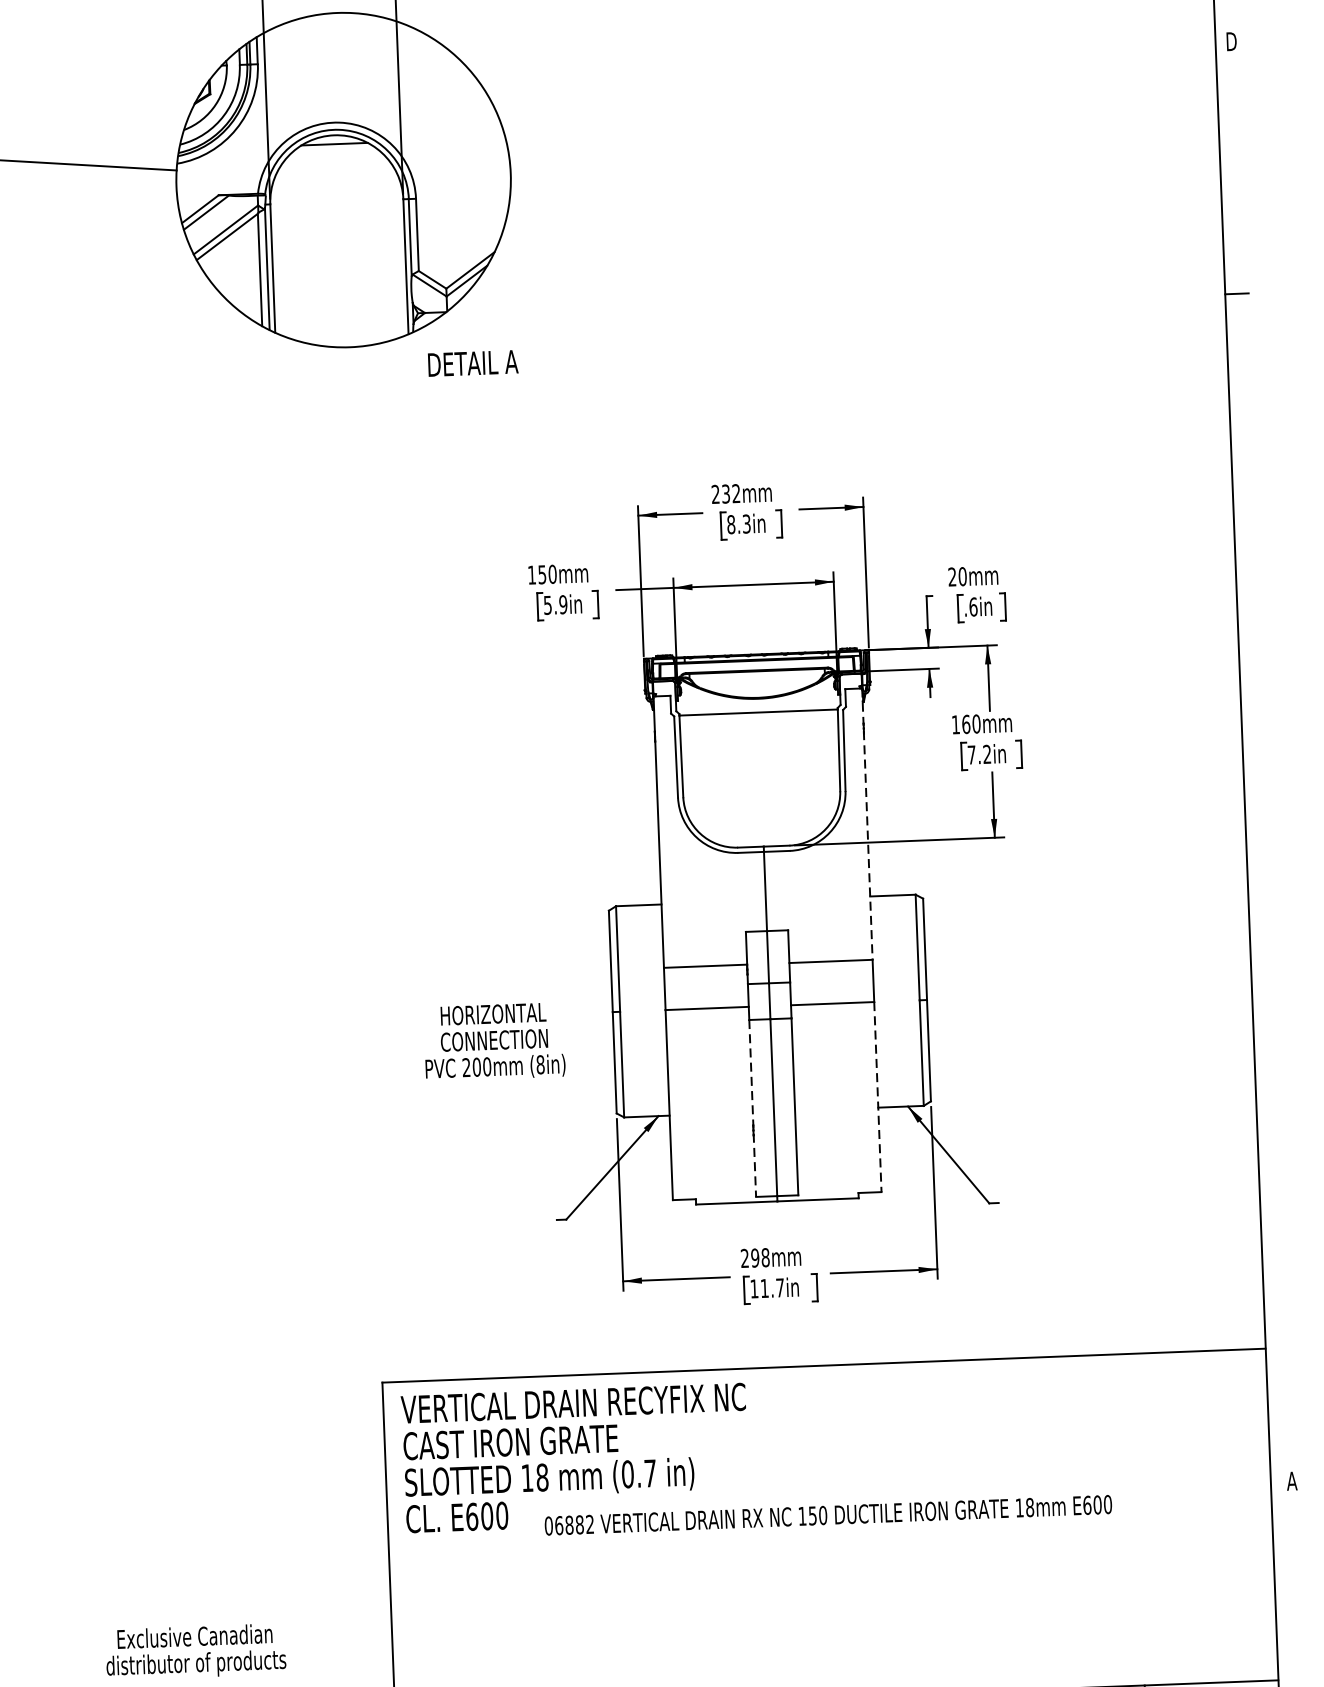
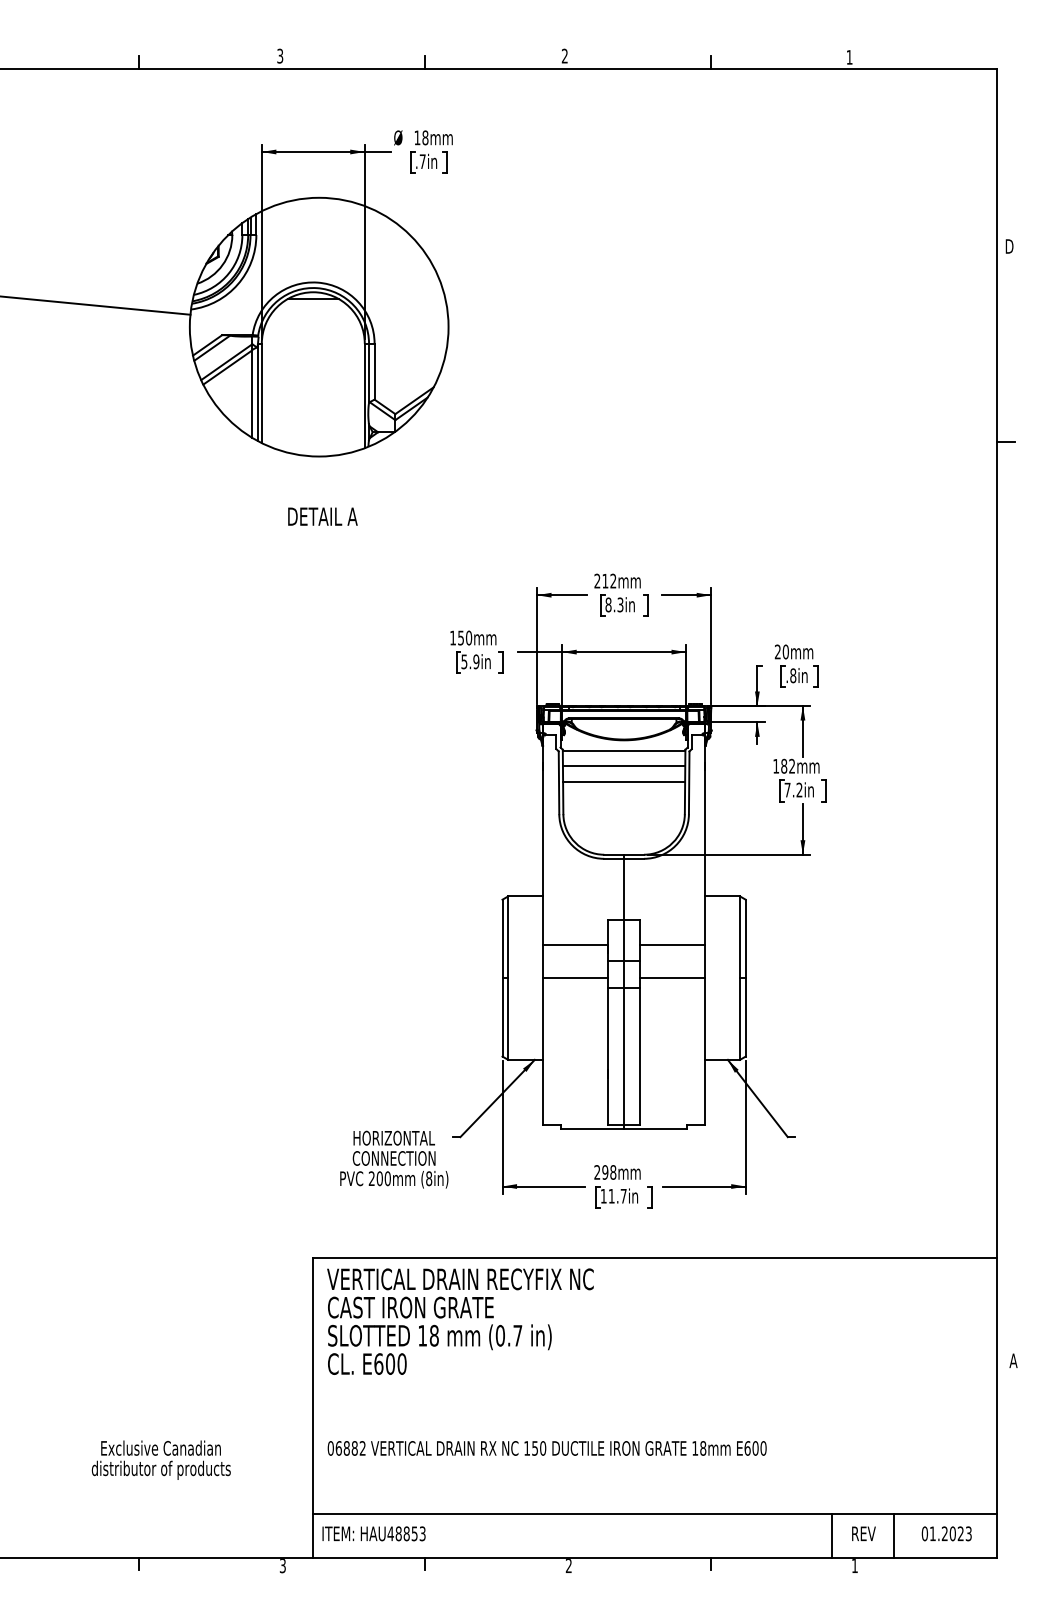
text: (472, 363) -> (322, 516), moved
text: (726, 493) -> (605, 580), 232mm -> 212mm
text: (973, 606) -> (793, 675), .6in -> .8in
text: (971, 723) -> (788, 765), 160mm -> 182mm
line: (758, 732) -> (623, 766), added
line: (760, 753) -> (624, 782), added
line: (866, 824) -> (704, 840), dashed -> solid
text: (494, 1041) -> (394, 1159), moved
line: (877, 1096) -> (704, 1051), dashed -> solid
line: (752, 1109) -> (607, 1057), dashed -> solid
text: (827, 1515) -> (546, 1448), moved

